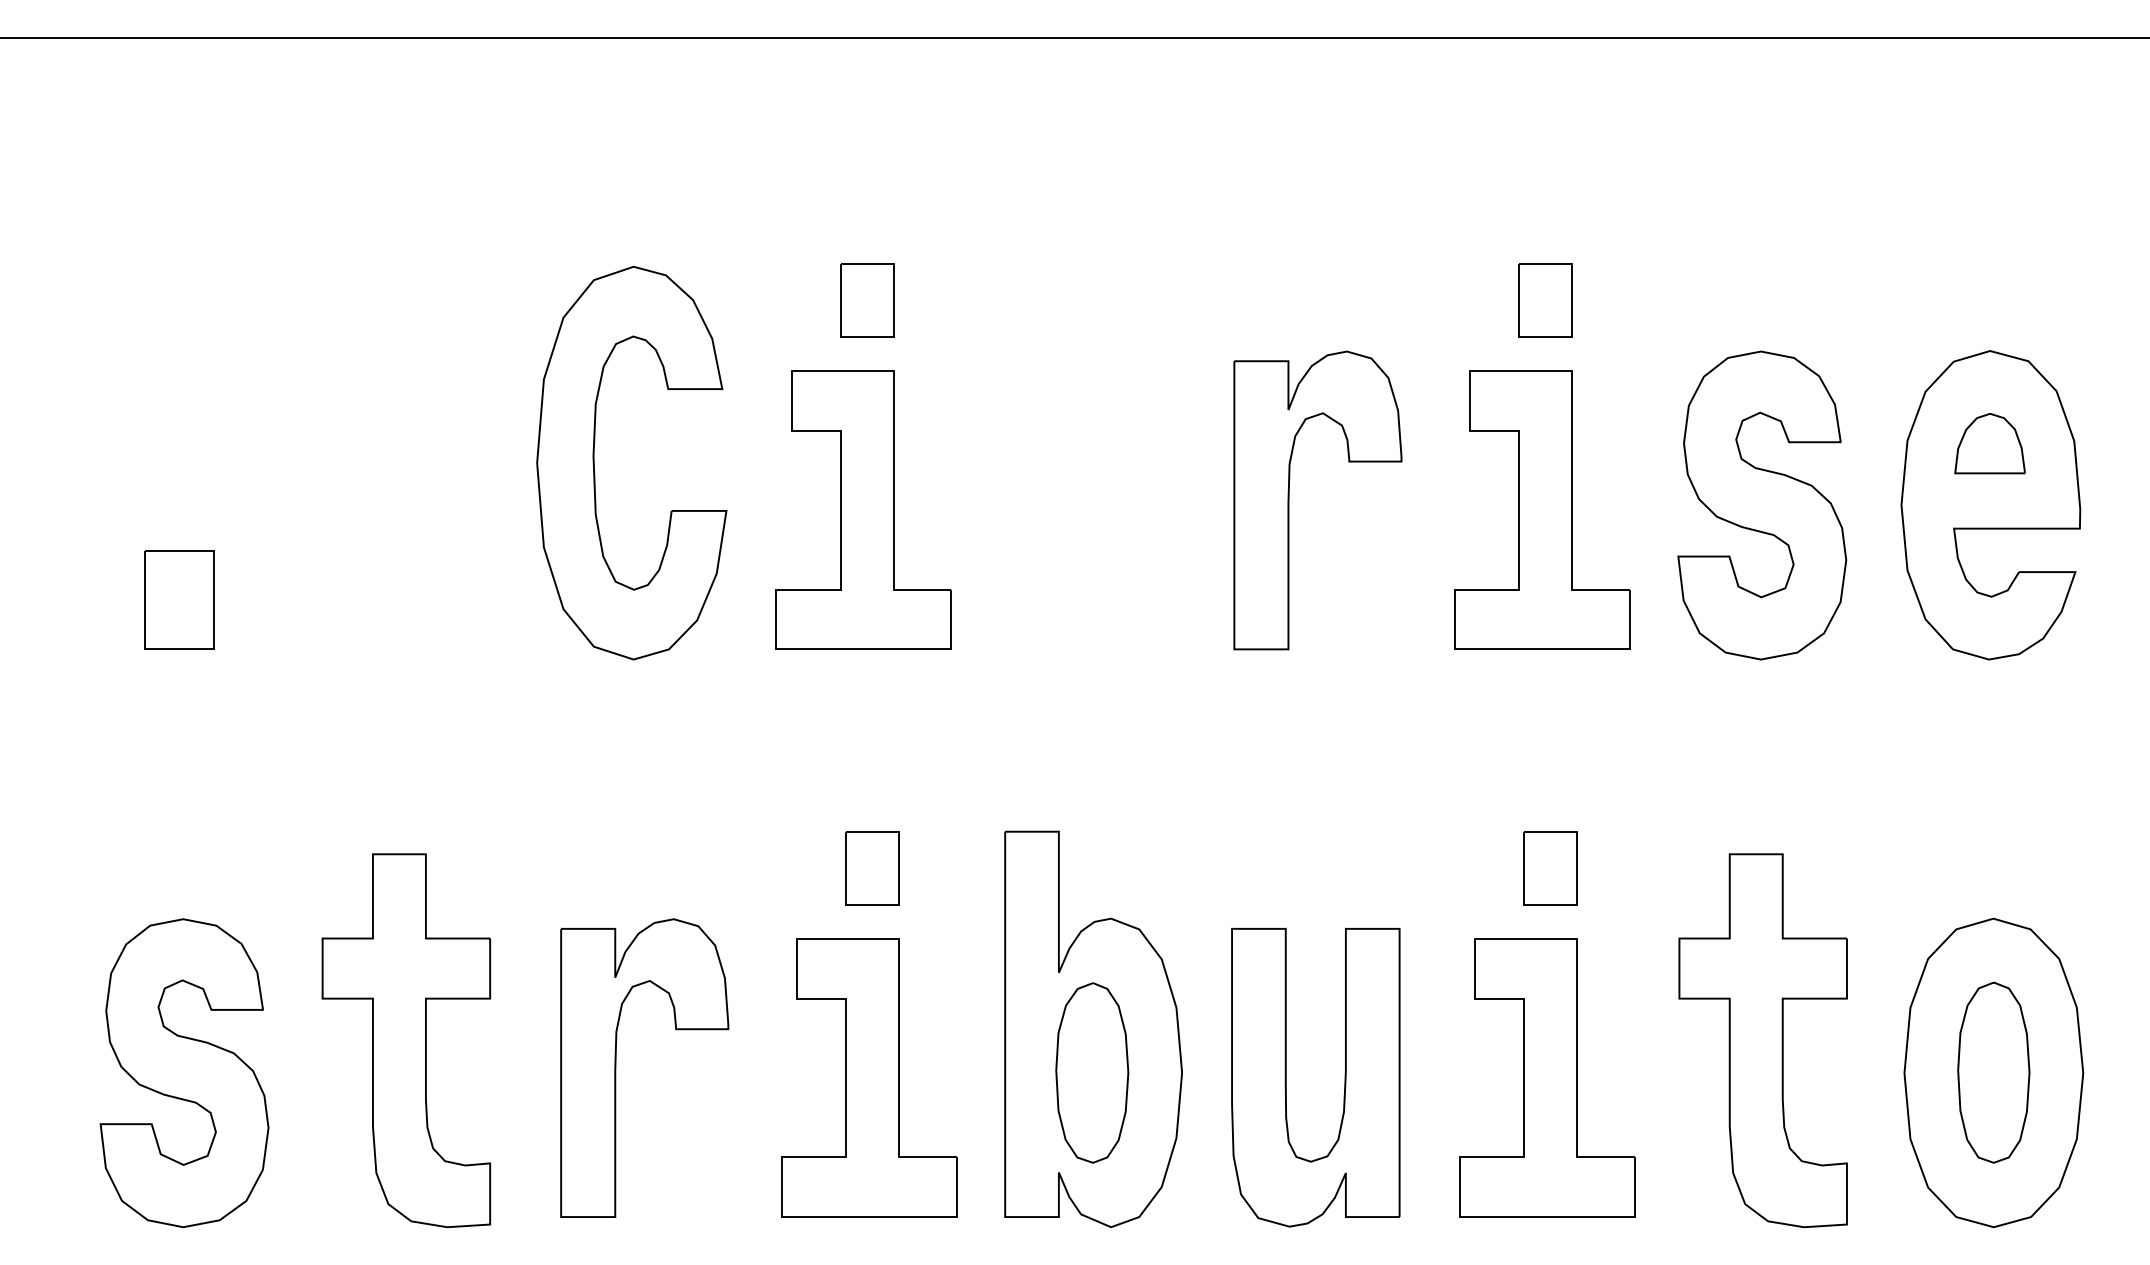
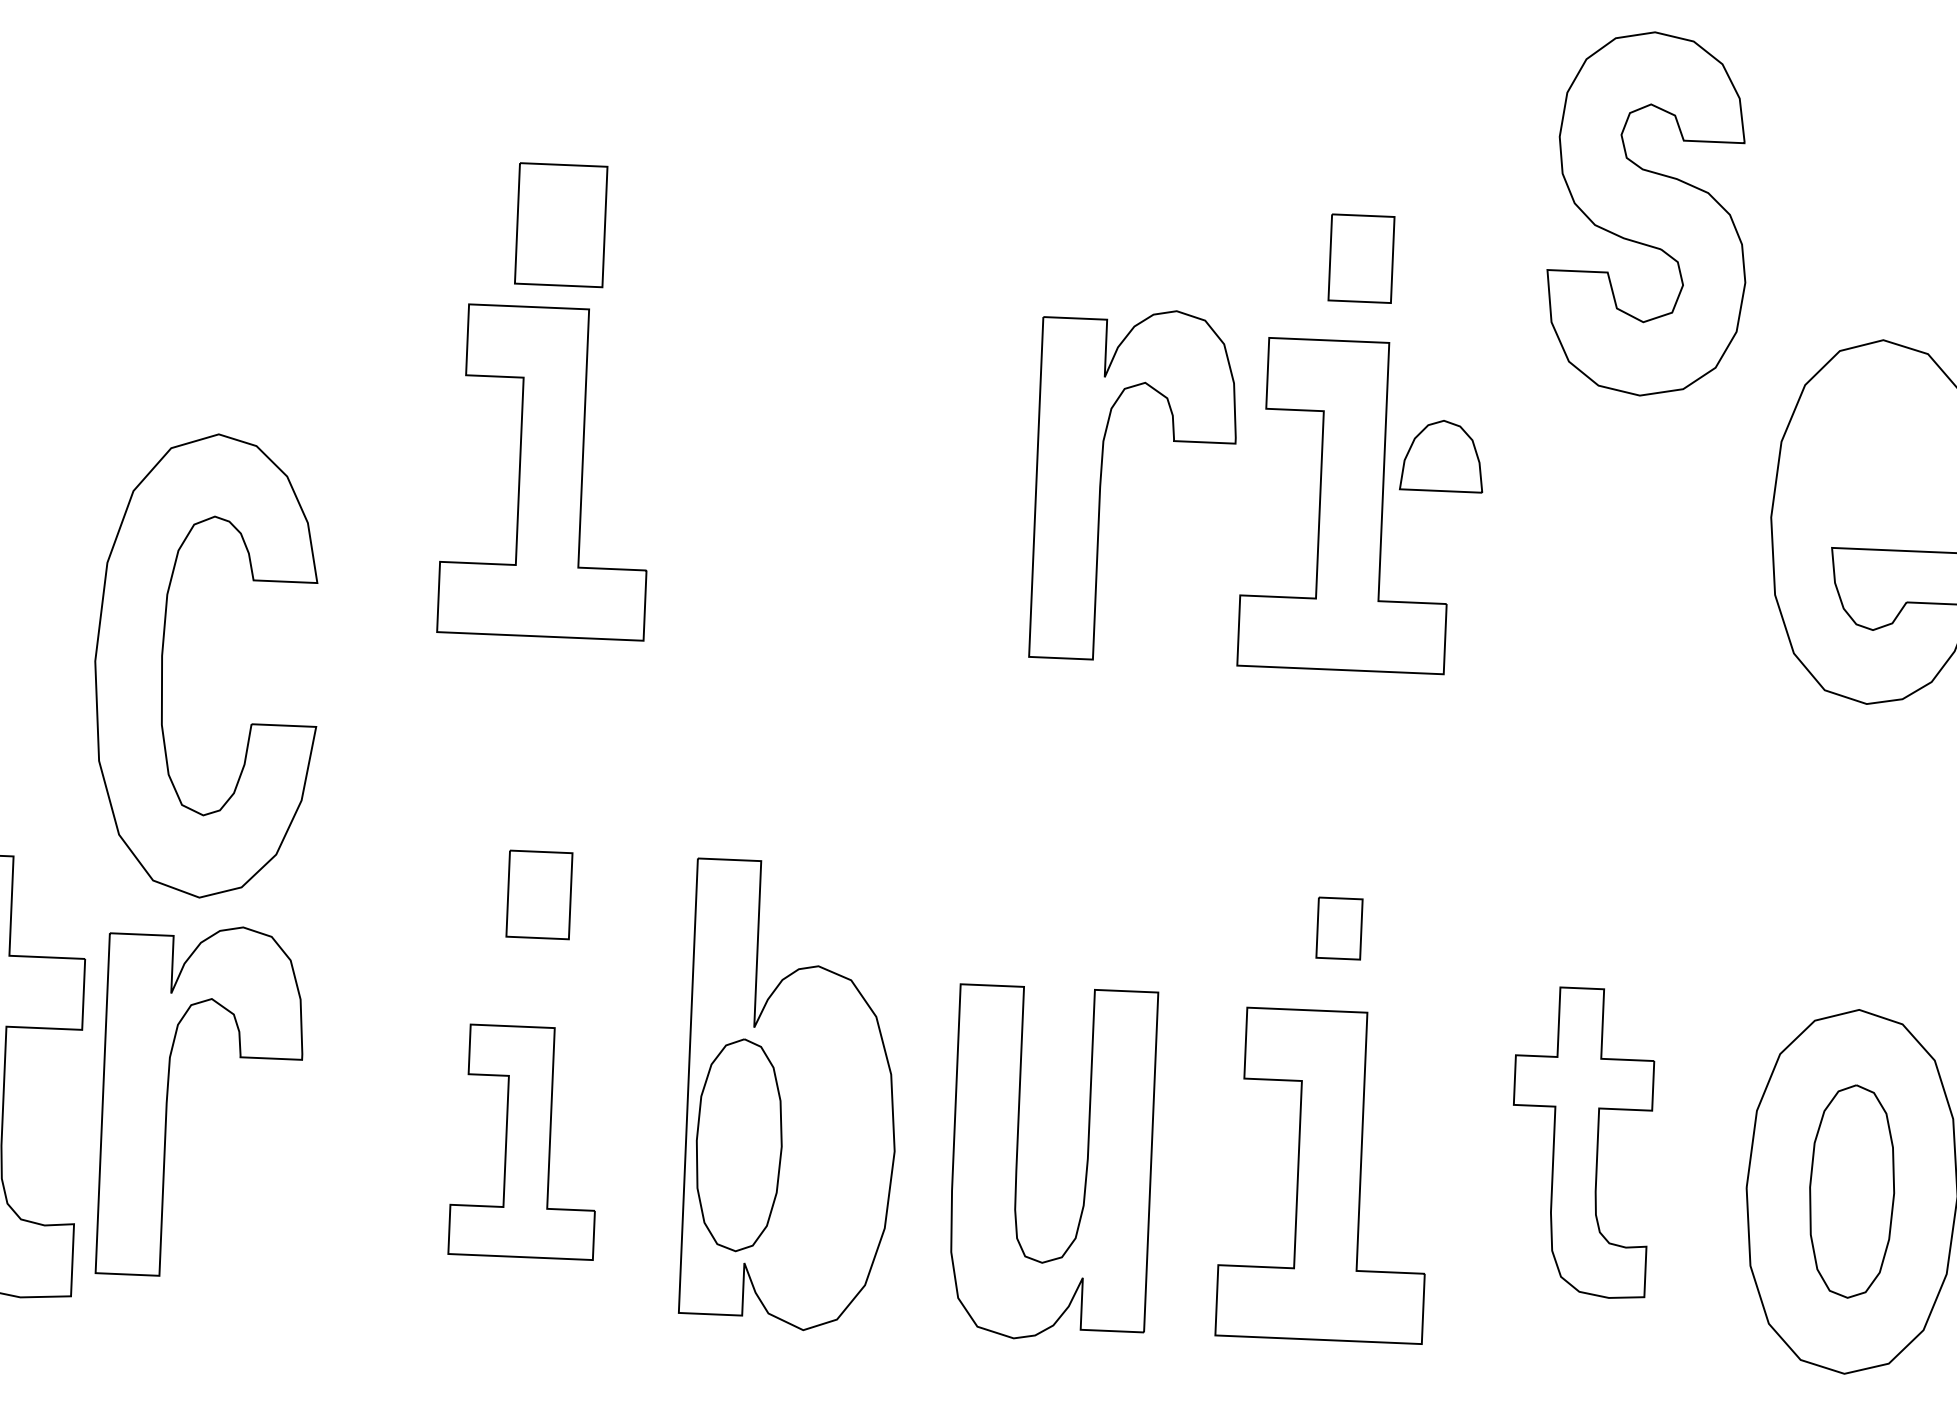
part: (867, 300) -> (561, 225), size x1.4
part: (1989, 443) -> (1441, 455), moved
part: (594, 462) -> (162, 663), moved
part: (1289, 500) -> (1101, 484), moved
part: (1762, 505) -> (1649, 213), moved
part: (1550, 868) -> (1339, 928), size x0.7
part: (1762, 1040) -> (1580, 1142), size x0.7
part: (616, 1067) -> (168, 1099), moved
part: (1092, 1072) -> (739, 1144), moved
part: (869, 1077) -> (525, 1141), size x0.7

